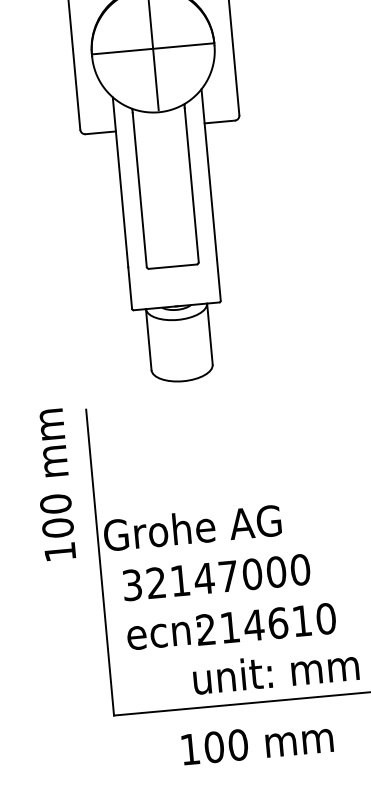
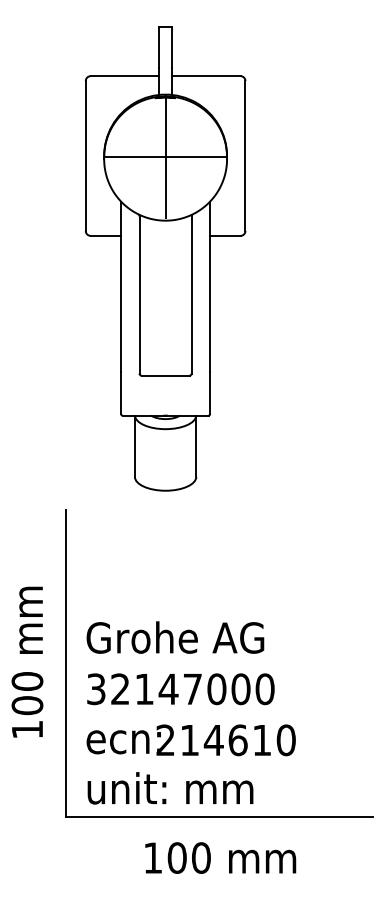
text: (54, 484) -> (27, 661), moved
text: (192, 527) -> (175, 637), moved
text: (275, 671) -> (170, 788), moved
text: (257, 742) -> (220, 857), moved

